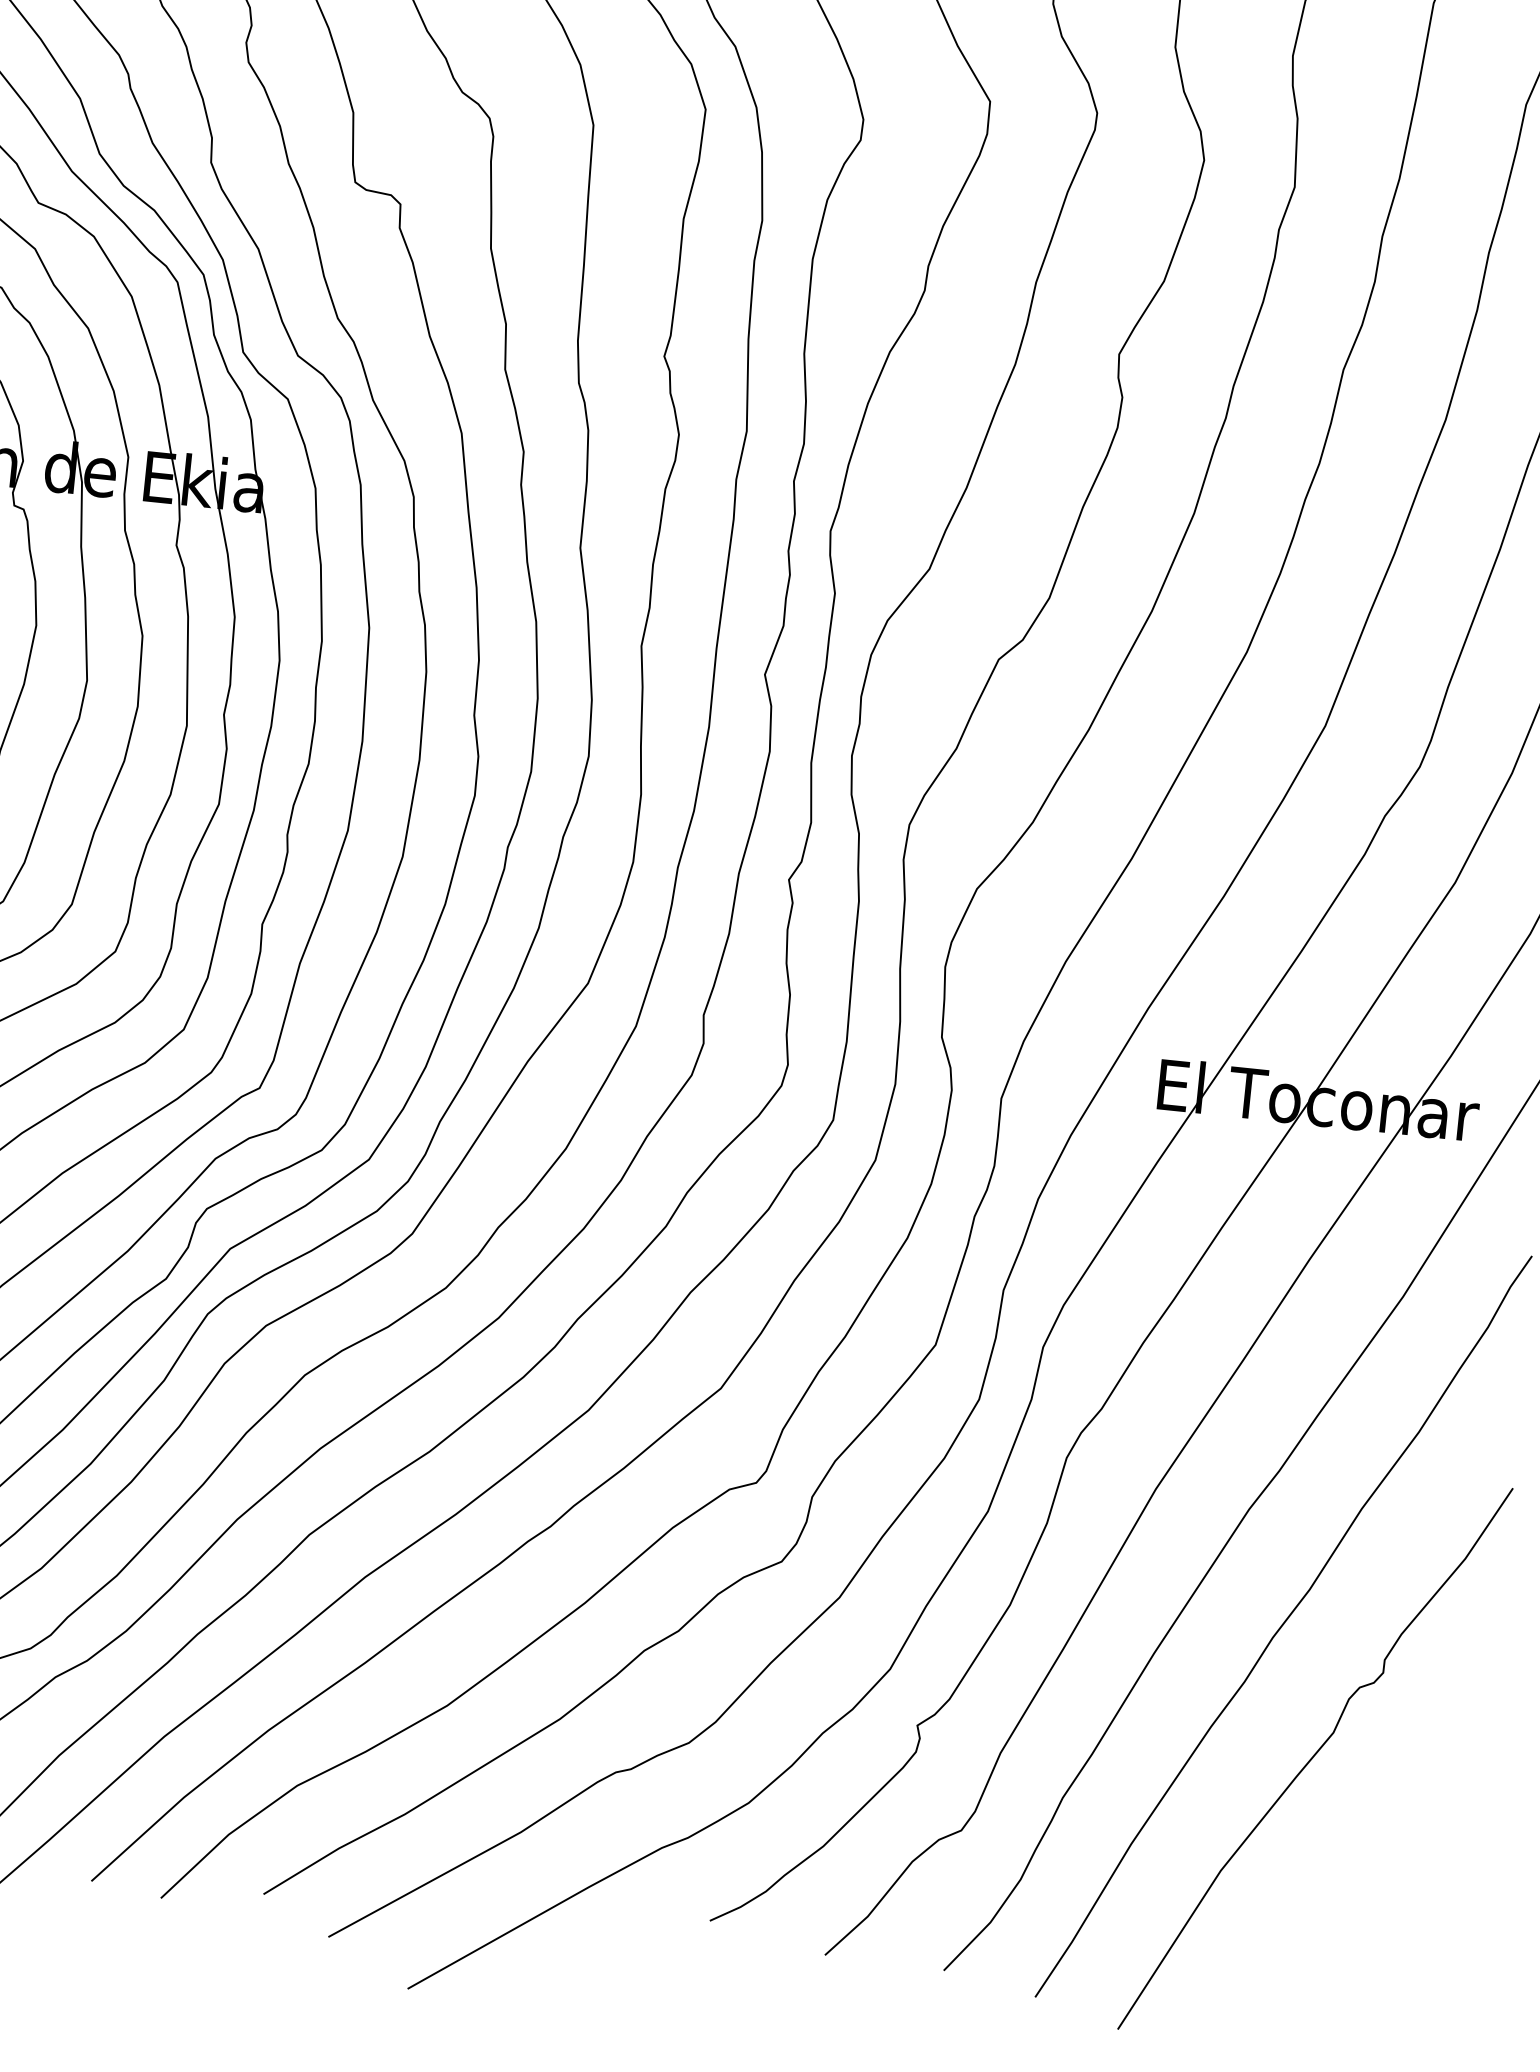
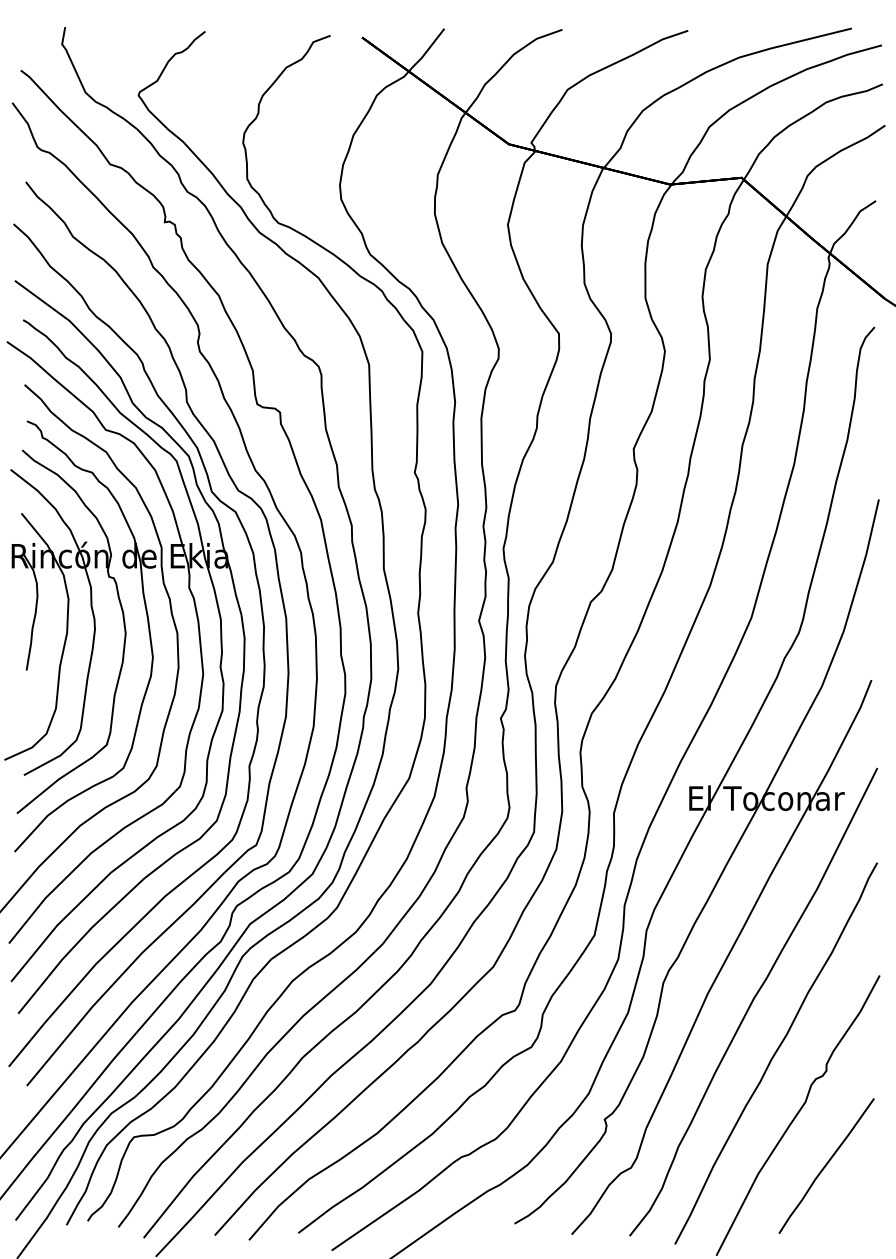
part: (1363, 1867) -> (826, 1165), added

